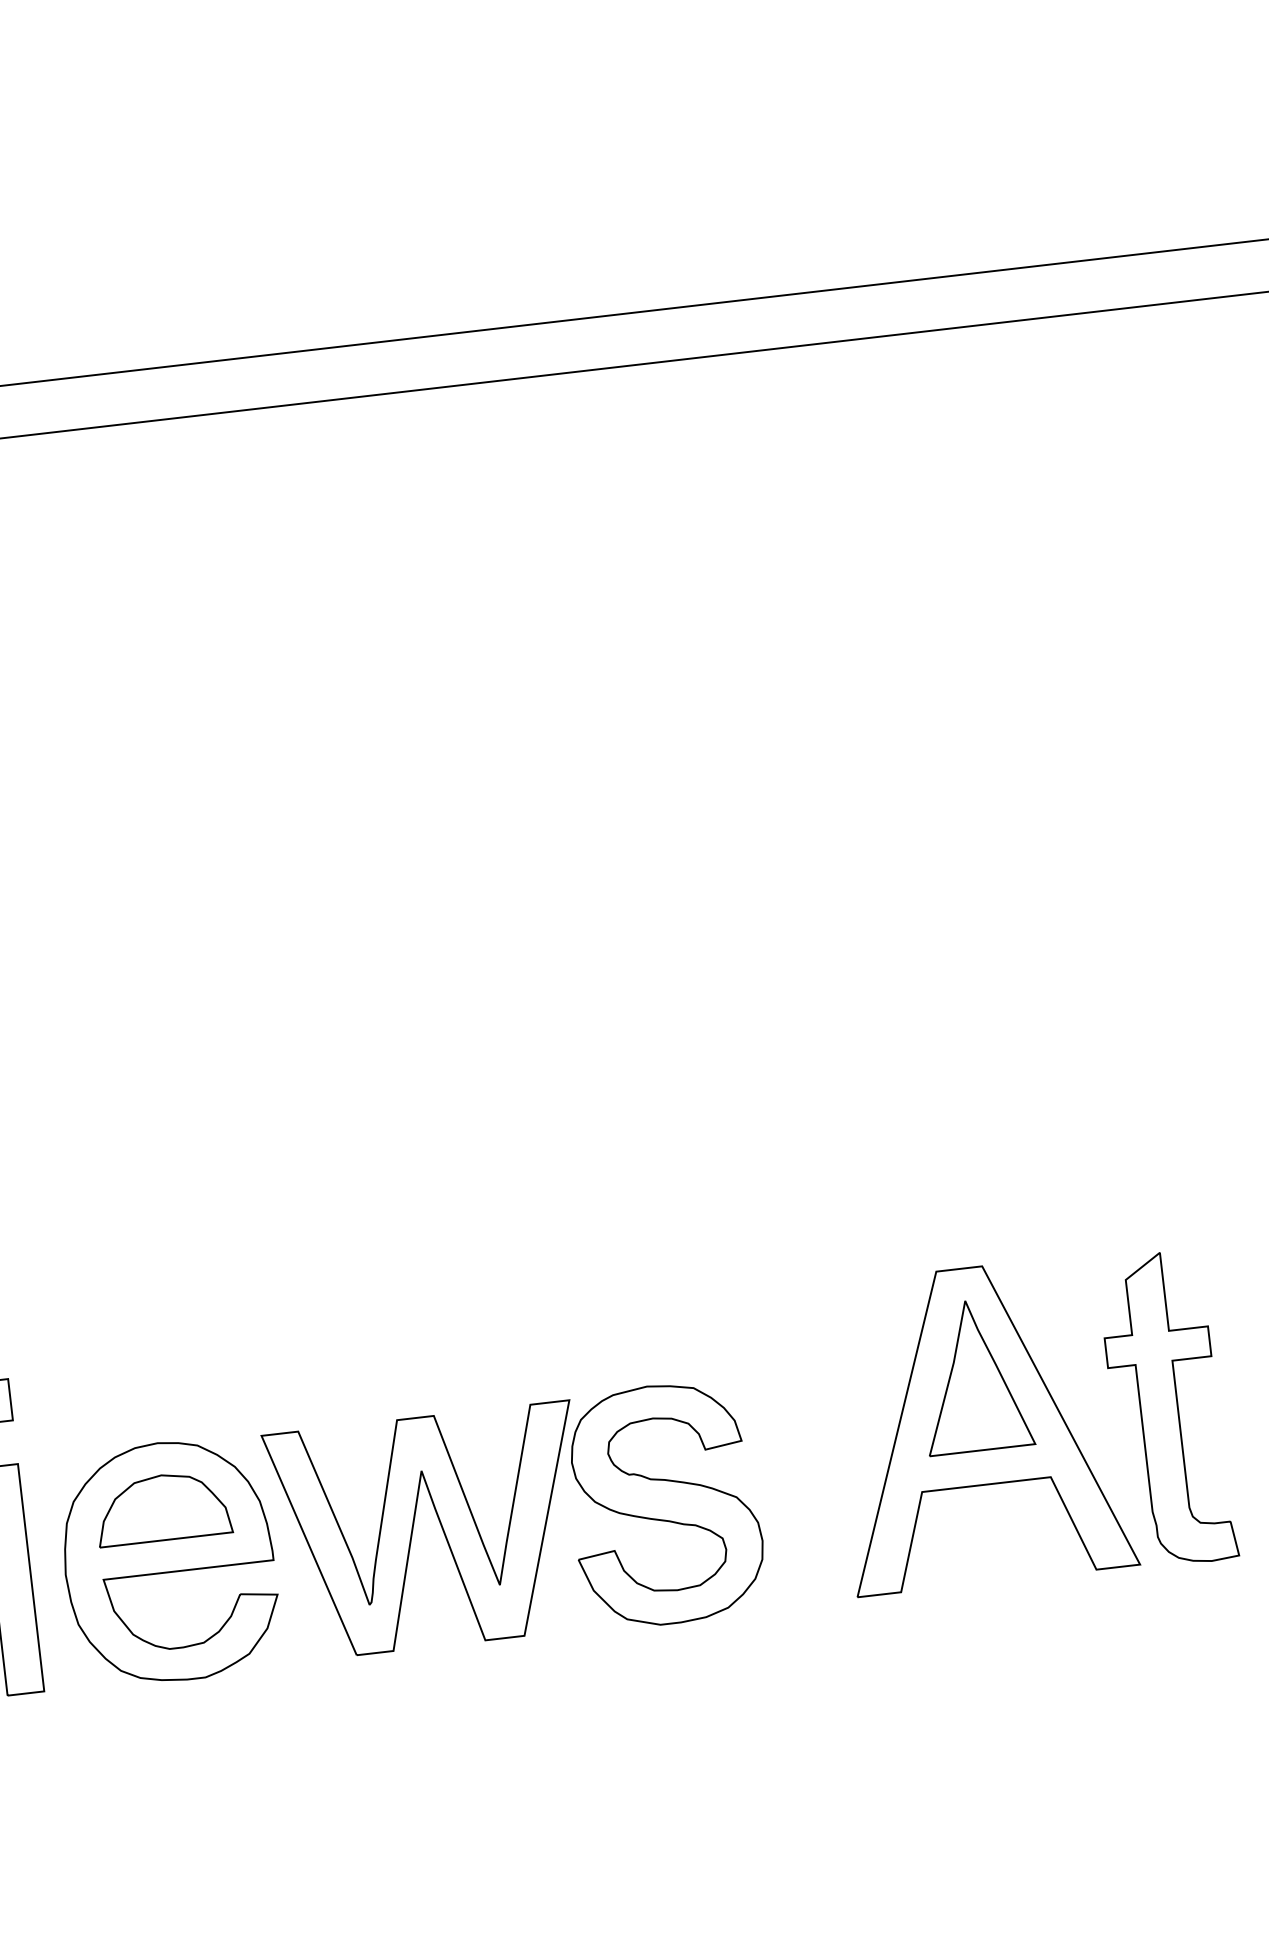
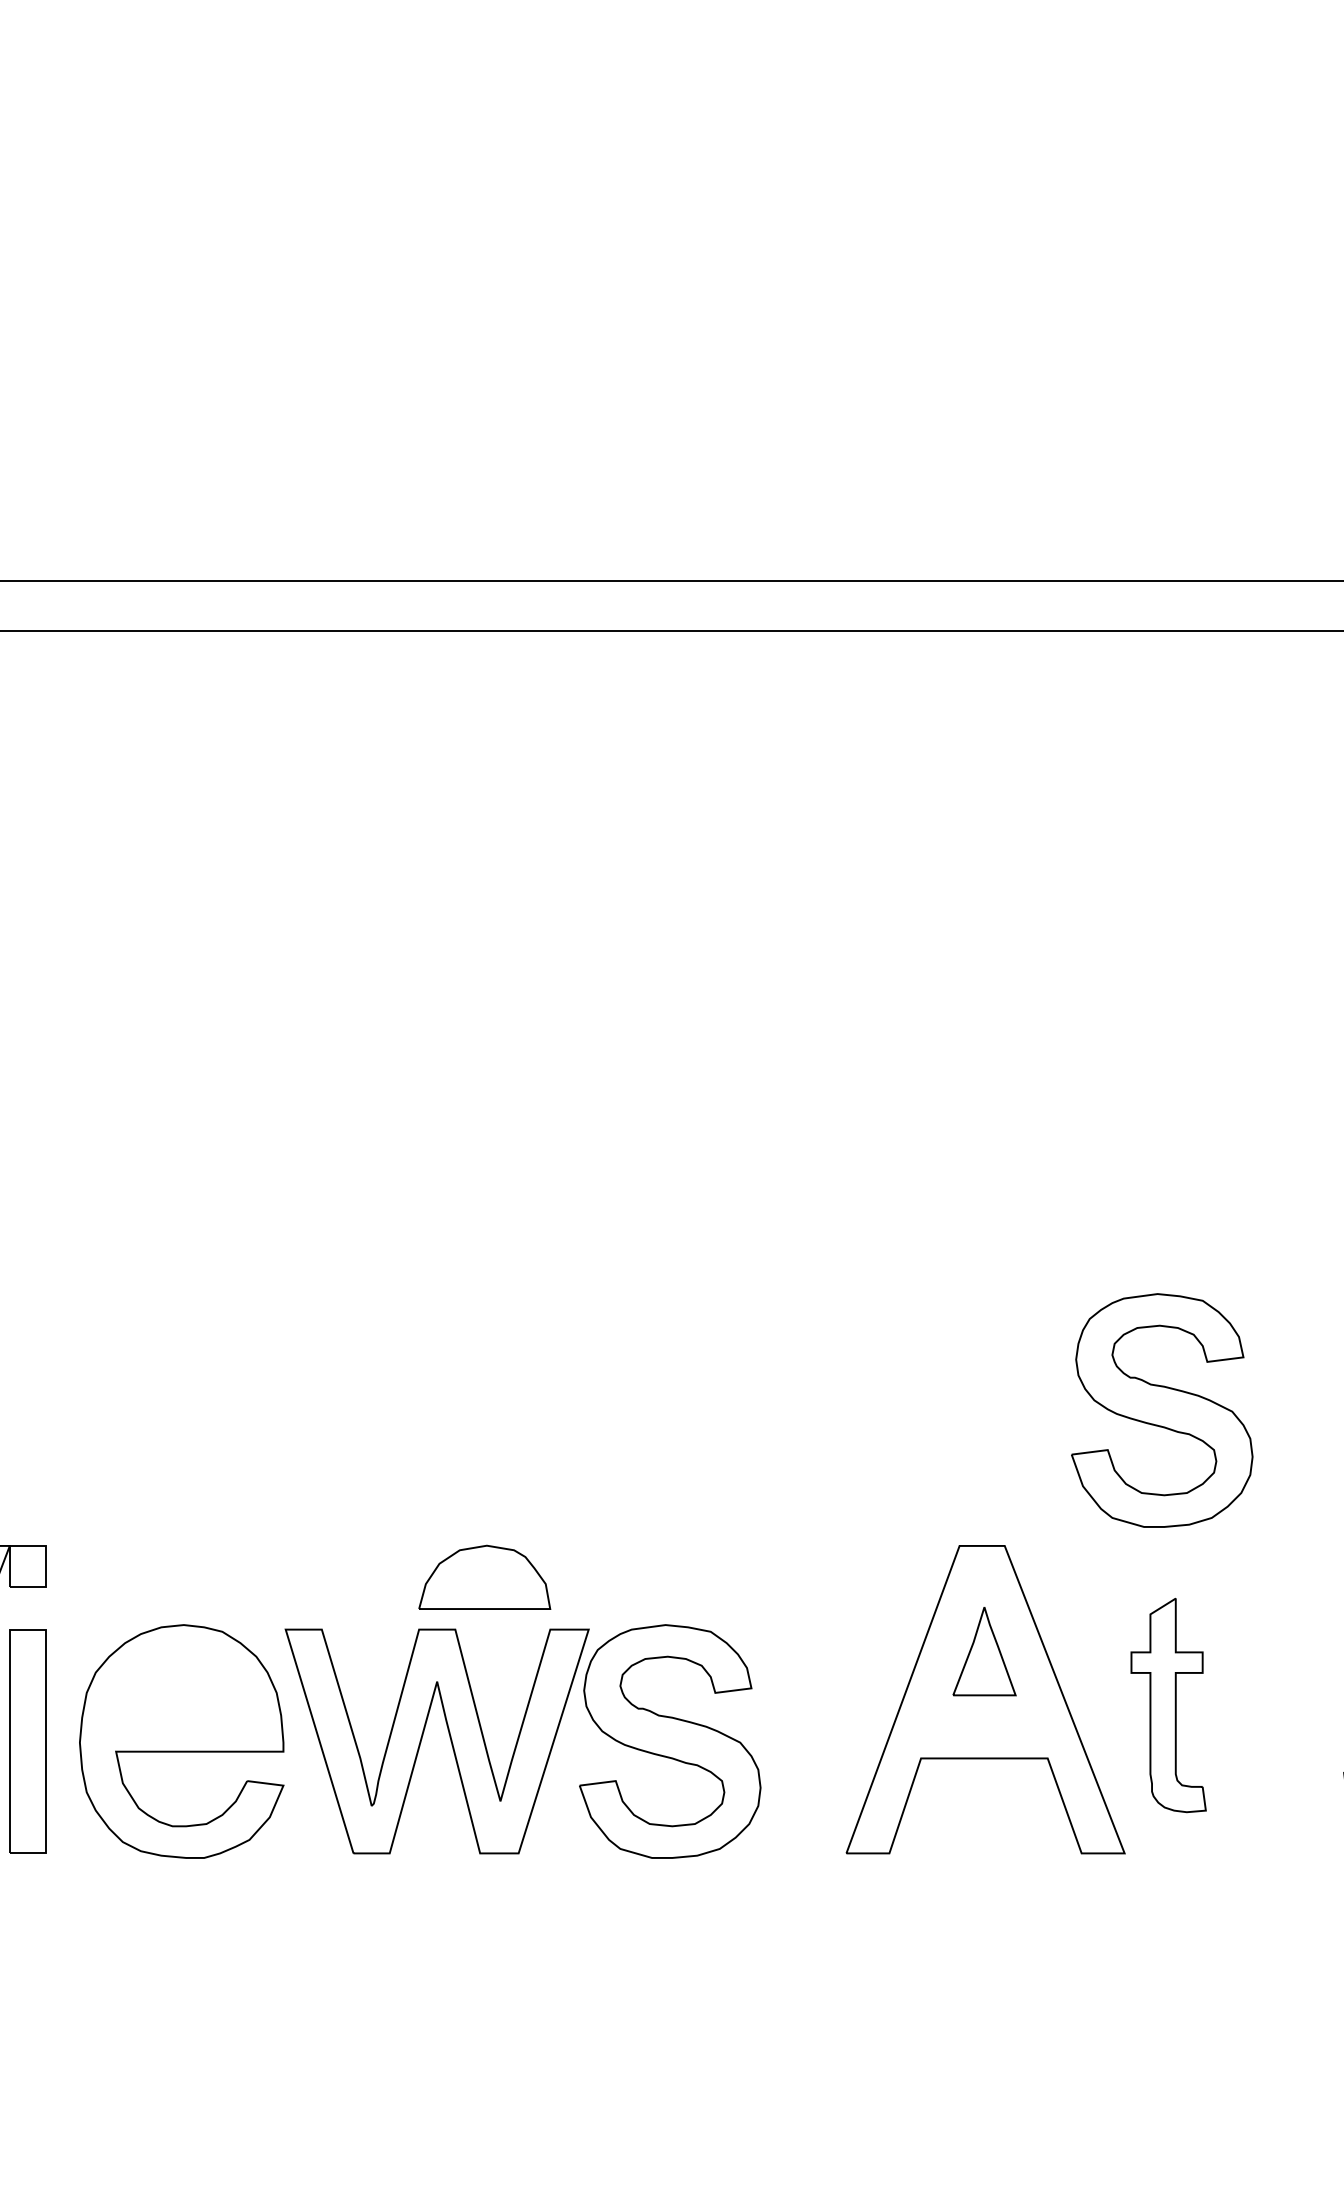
part: (1126, 1110) -> (1162, 1410), added
part: (974, 1375) -> (984, 1651), size x0.6
part: (1167, 1409) -> (1168, 1705), size x0.7
part: (162, 1506) -> (484, 1576), moved

